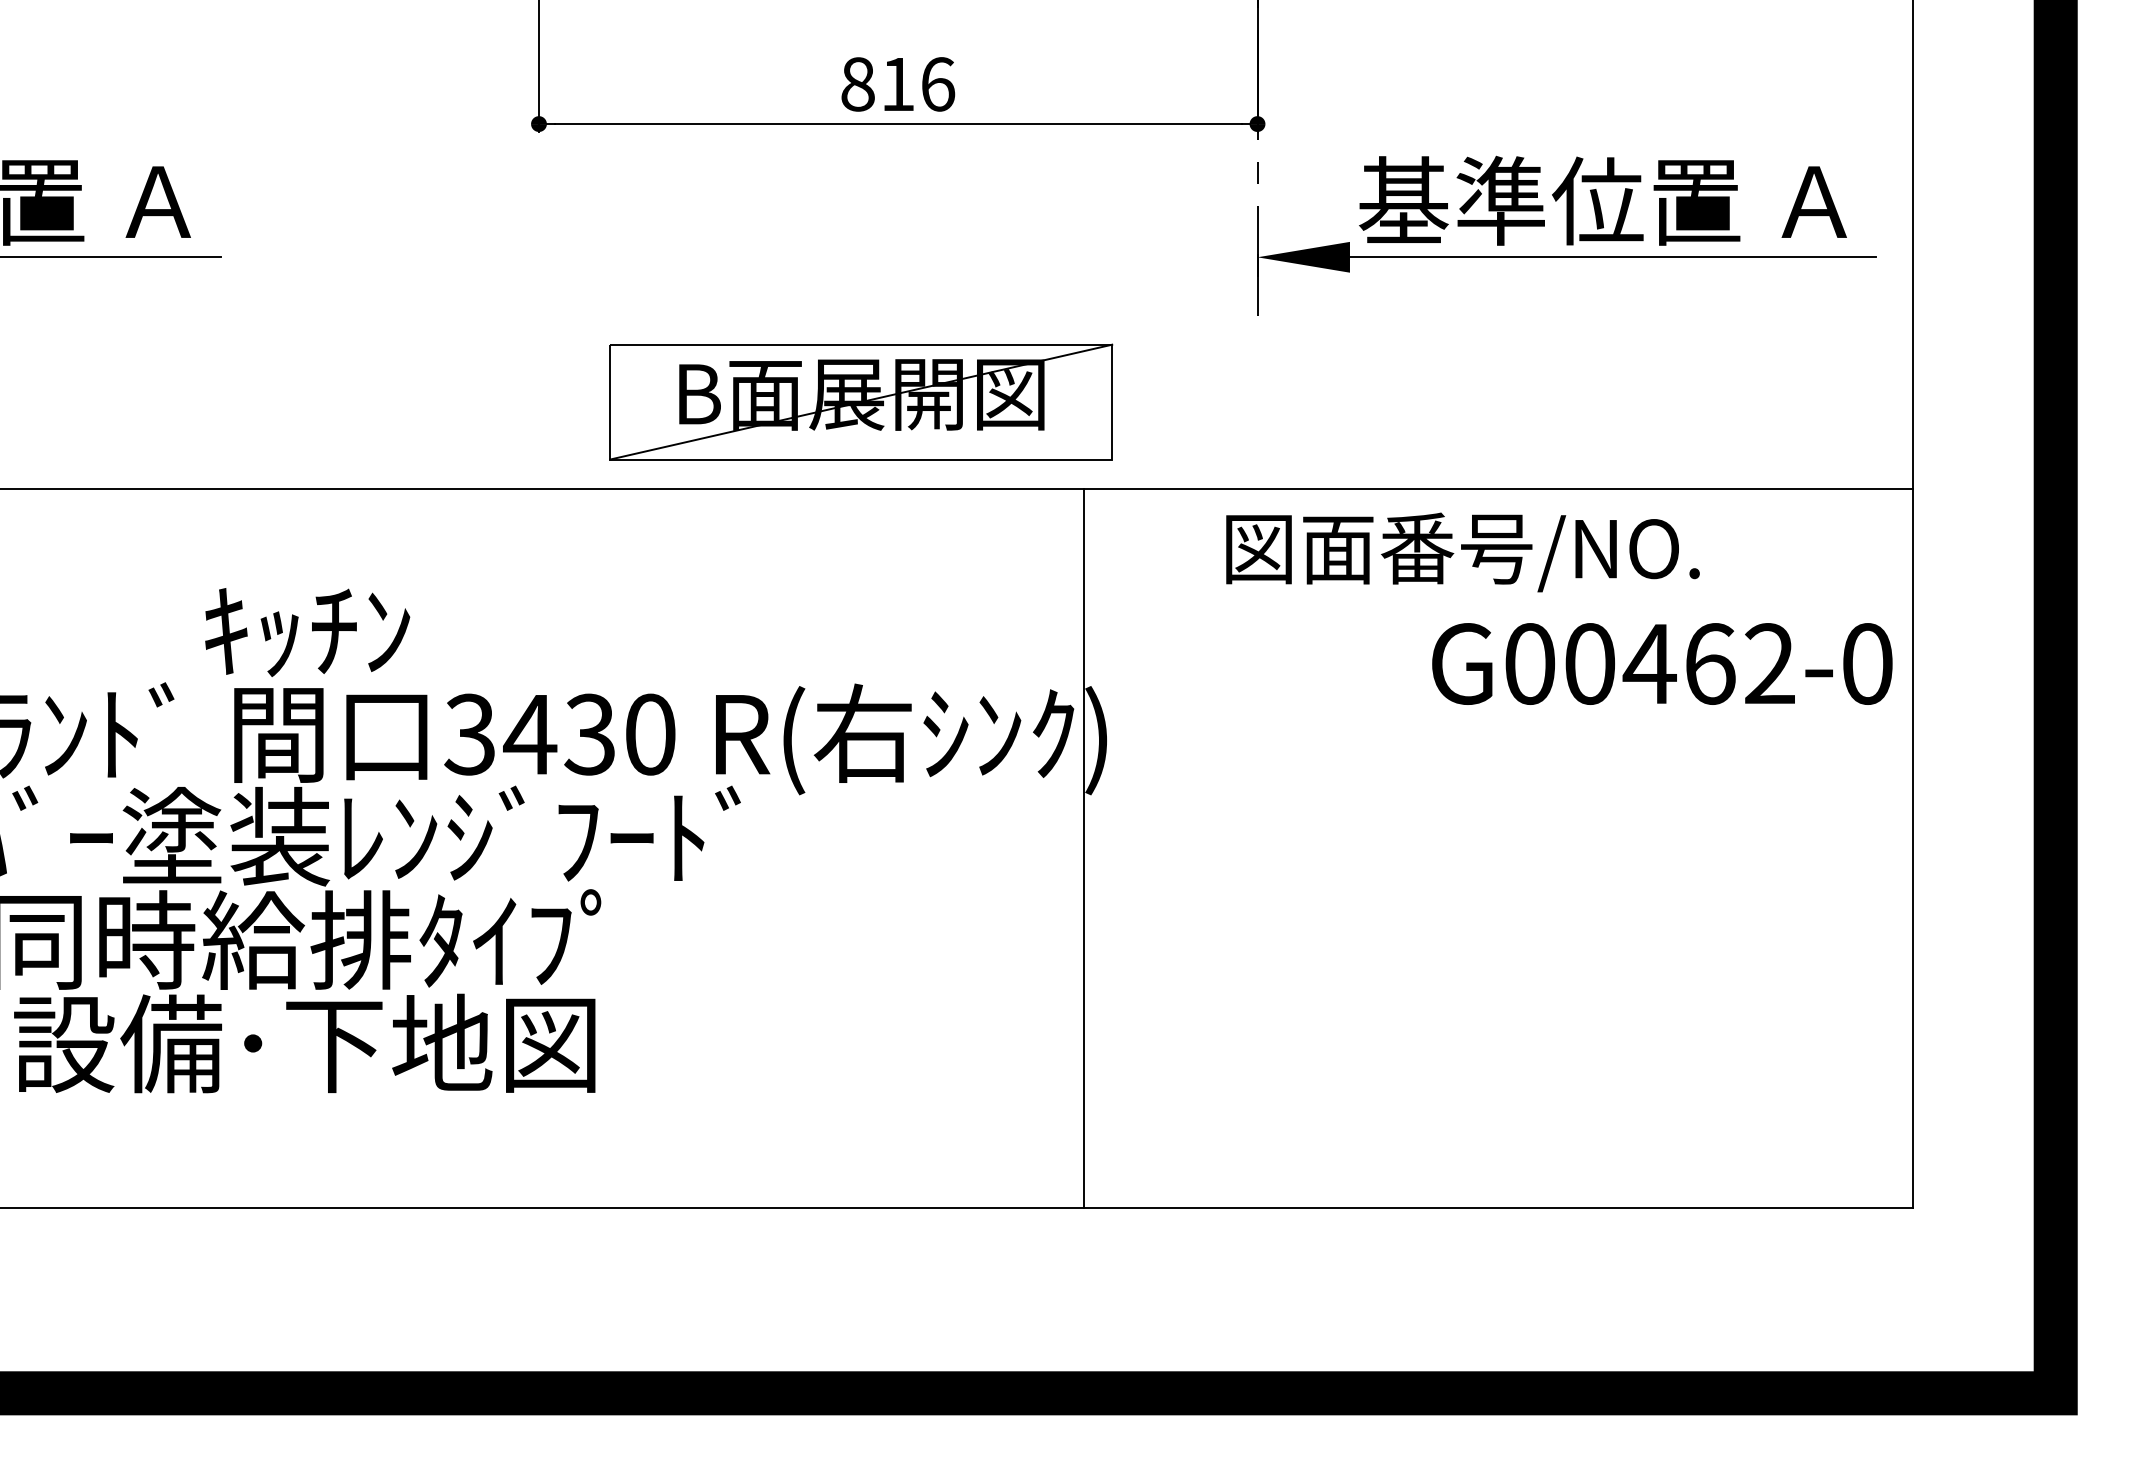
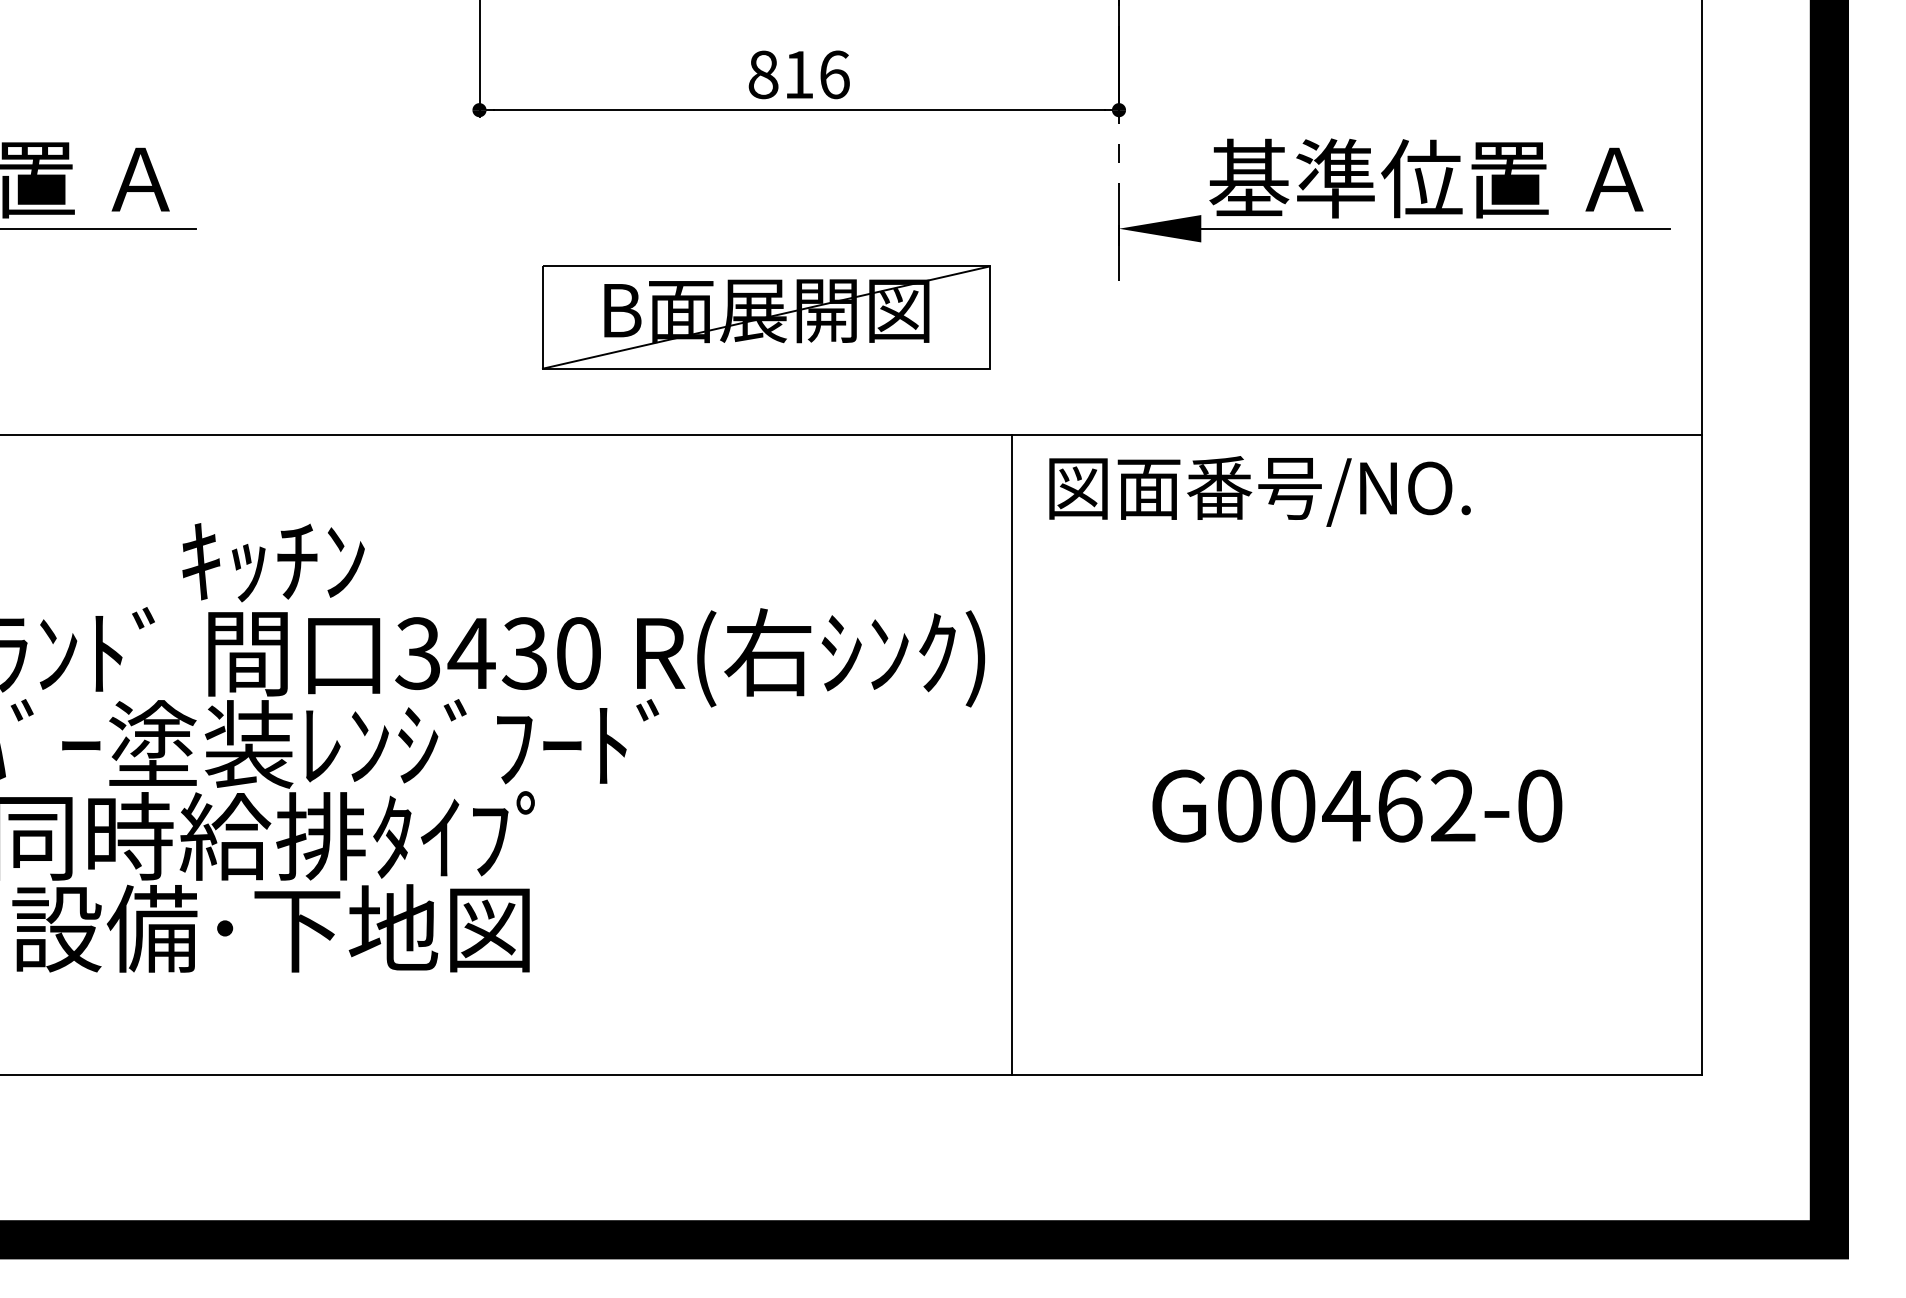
part: (861, 401) -> (766, 317), moved
text: (1462, 552) -> (1259, 491), moved
text: (1662, 663) -> (1357, 805), moved
line: (1084, 848) -> (1012, 754), moved

